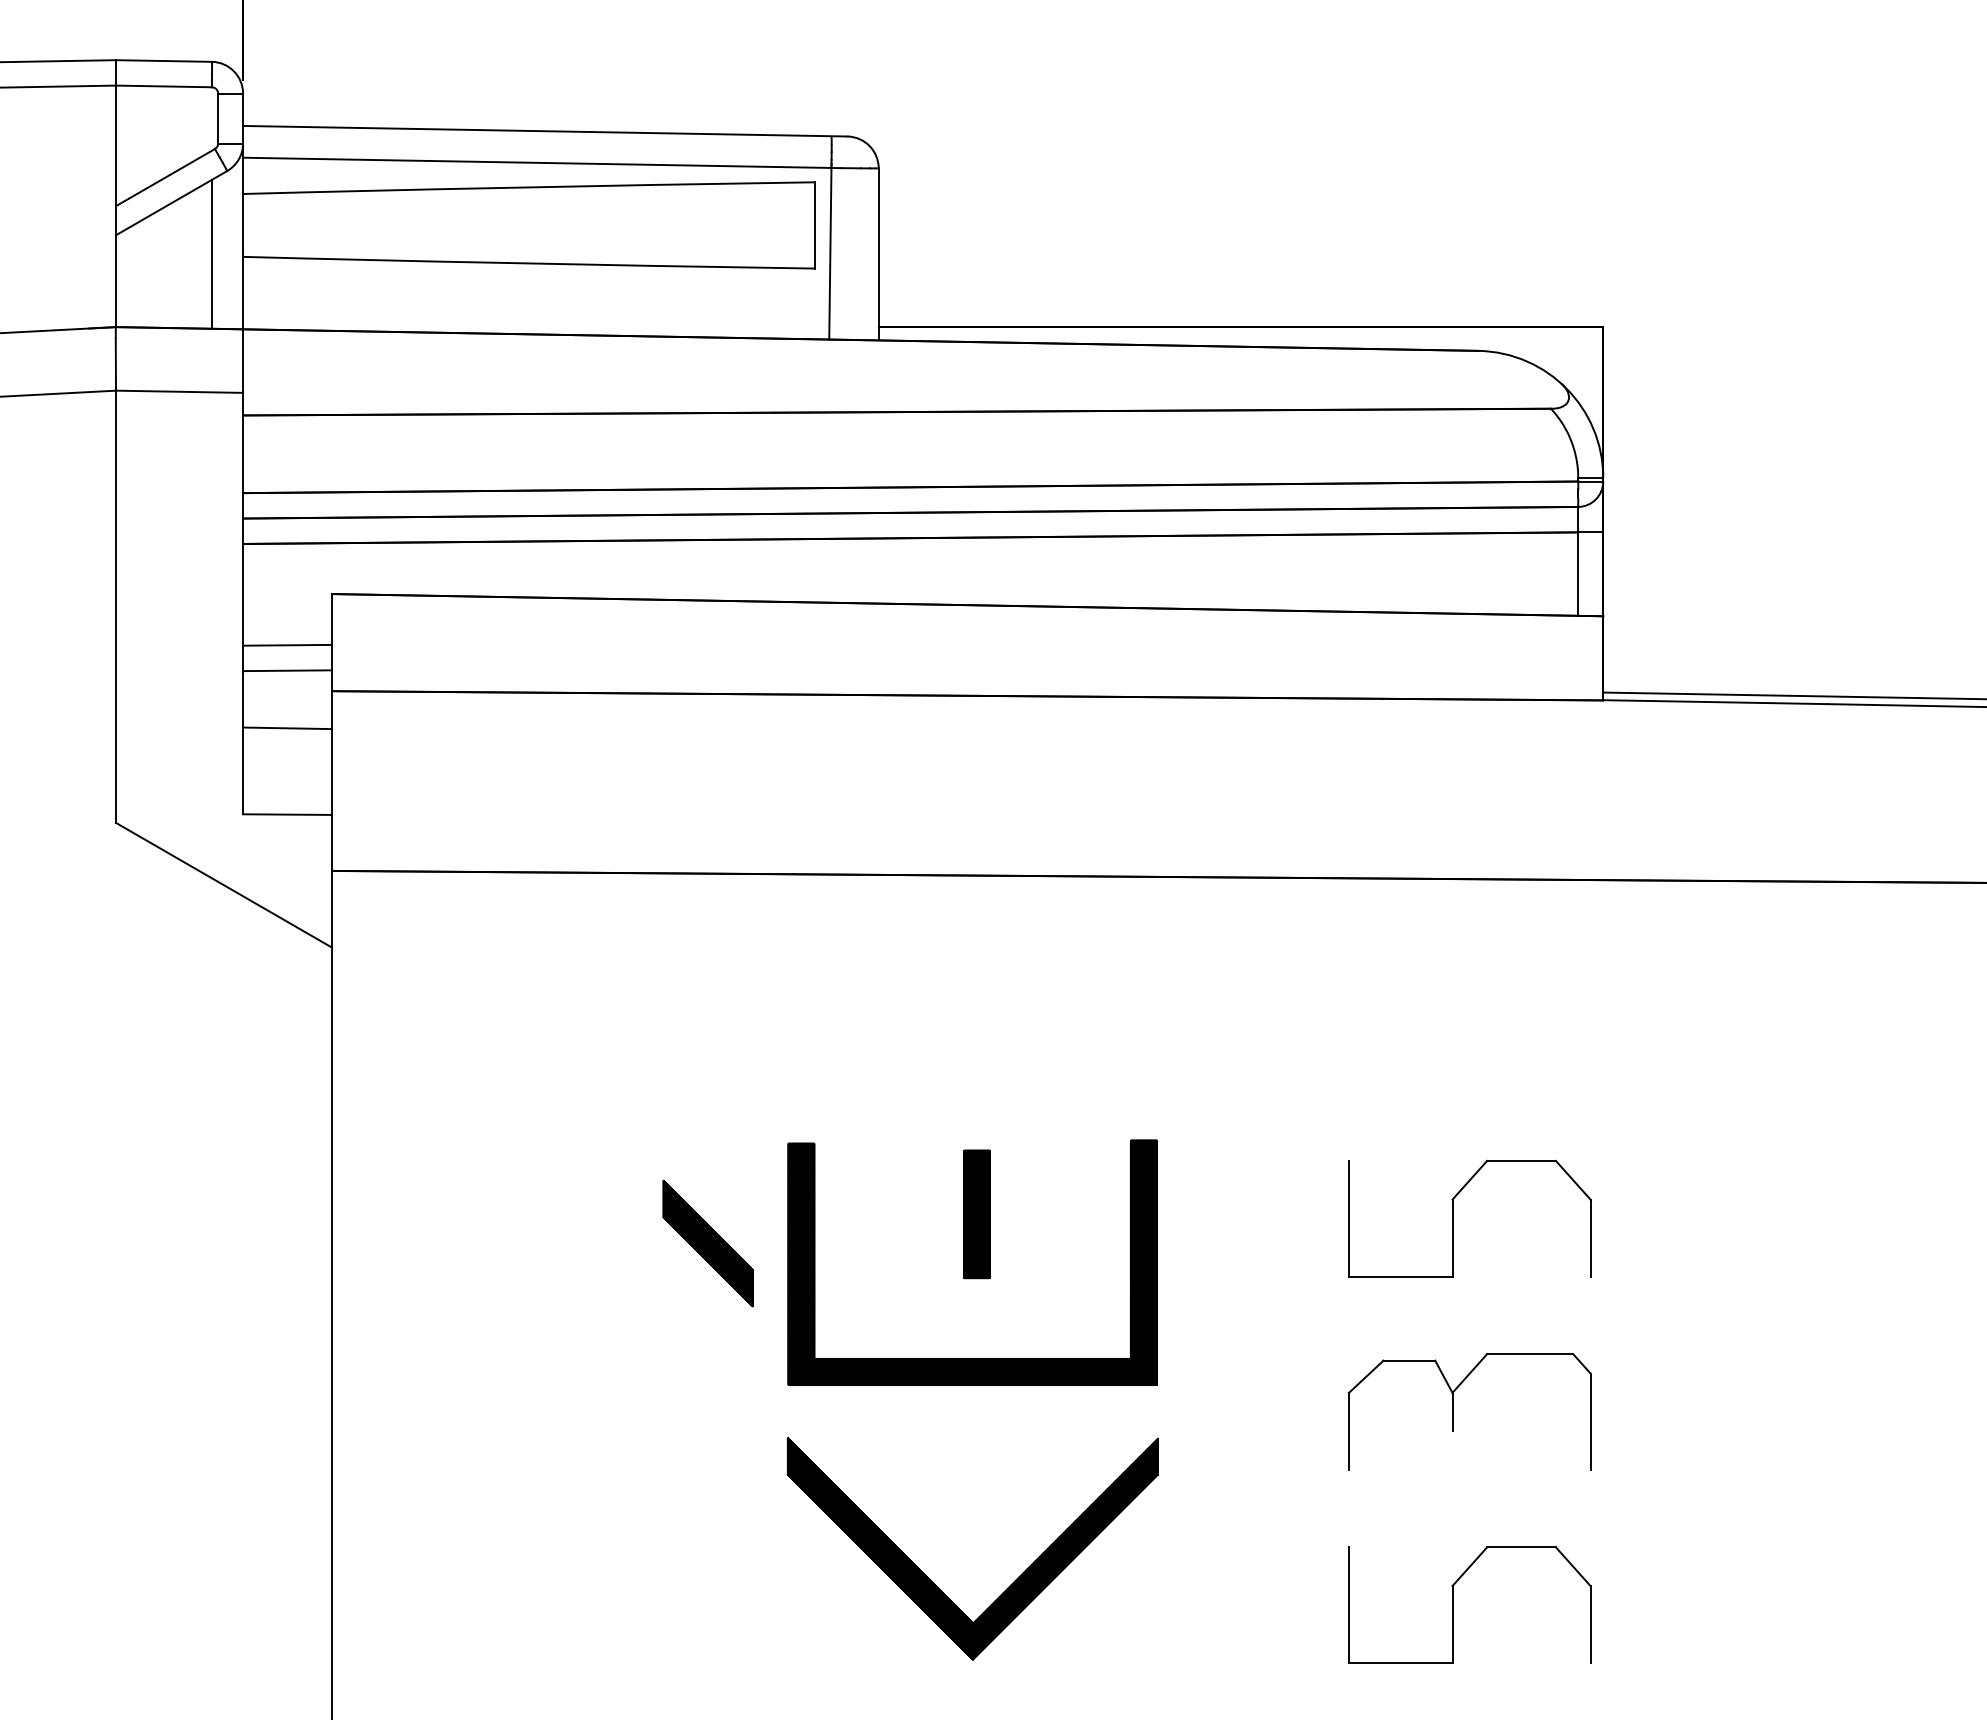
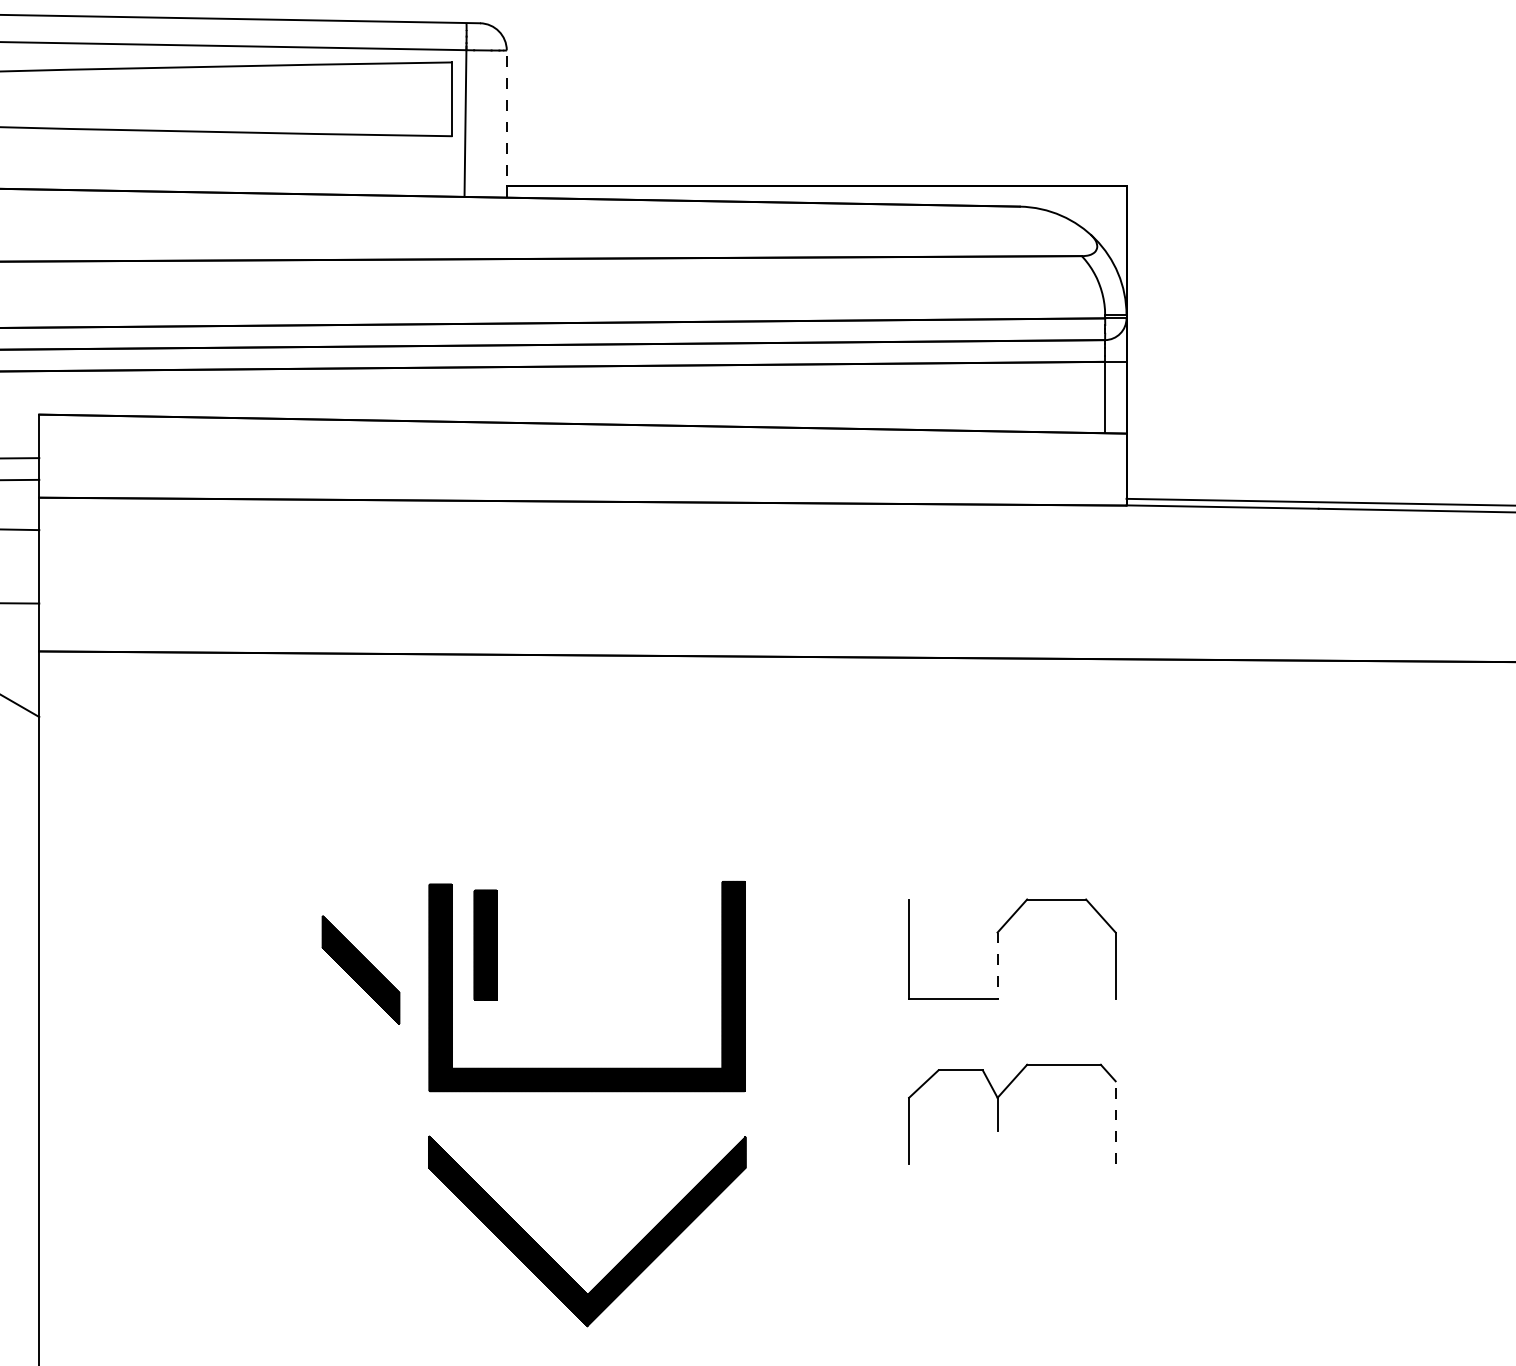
line: (878, 253) -> (506, 123), solid -> dashed
part: (976, 1214) -> (485, 945), moved
line: (1452, 1238) -> (997, 965), solid -> dashed
line: (1590, 1421) -> (1115, 1122), solid -> dashed
part: (1453, 1604) -> (998, 1278), removed

